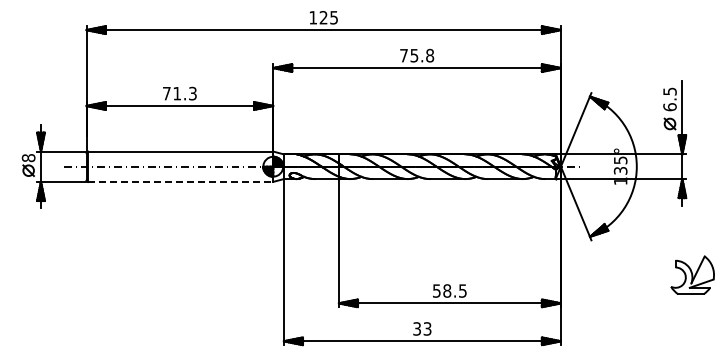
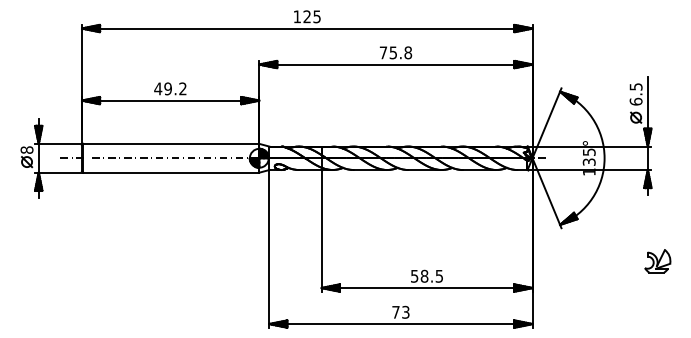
text: (179, 93) -> (170, 88), 71.3 -> 49.2
line: (180, 181) -> (171, 172), dashed -> solid
part: (692, 274) -> (657, 260), size x0.62
text: (416, 328) -> (395, 311), 33 -> 73

